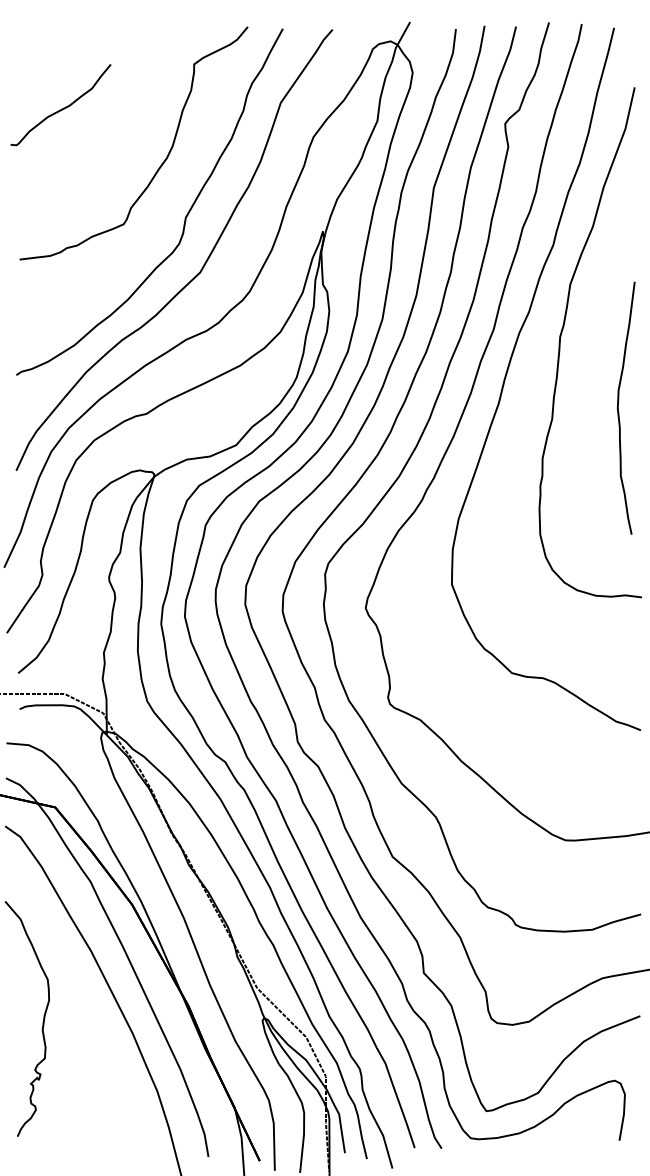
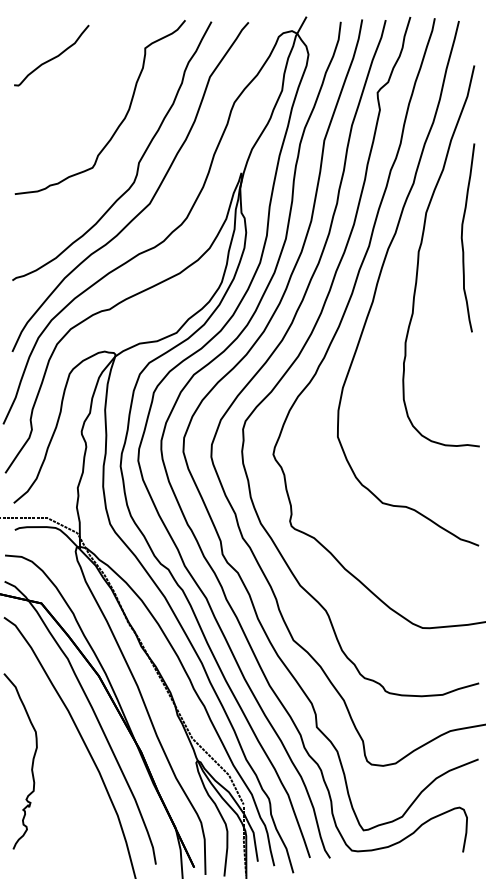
curve: (61, 108) -> (52, 58), moved
curve: (618, 407) -> (462, 237), moved

